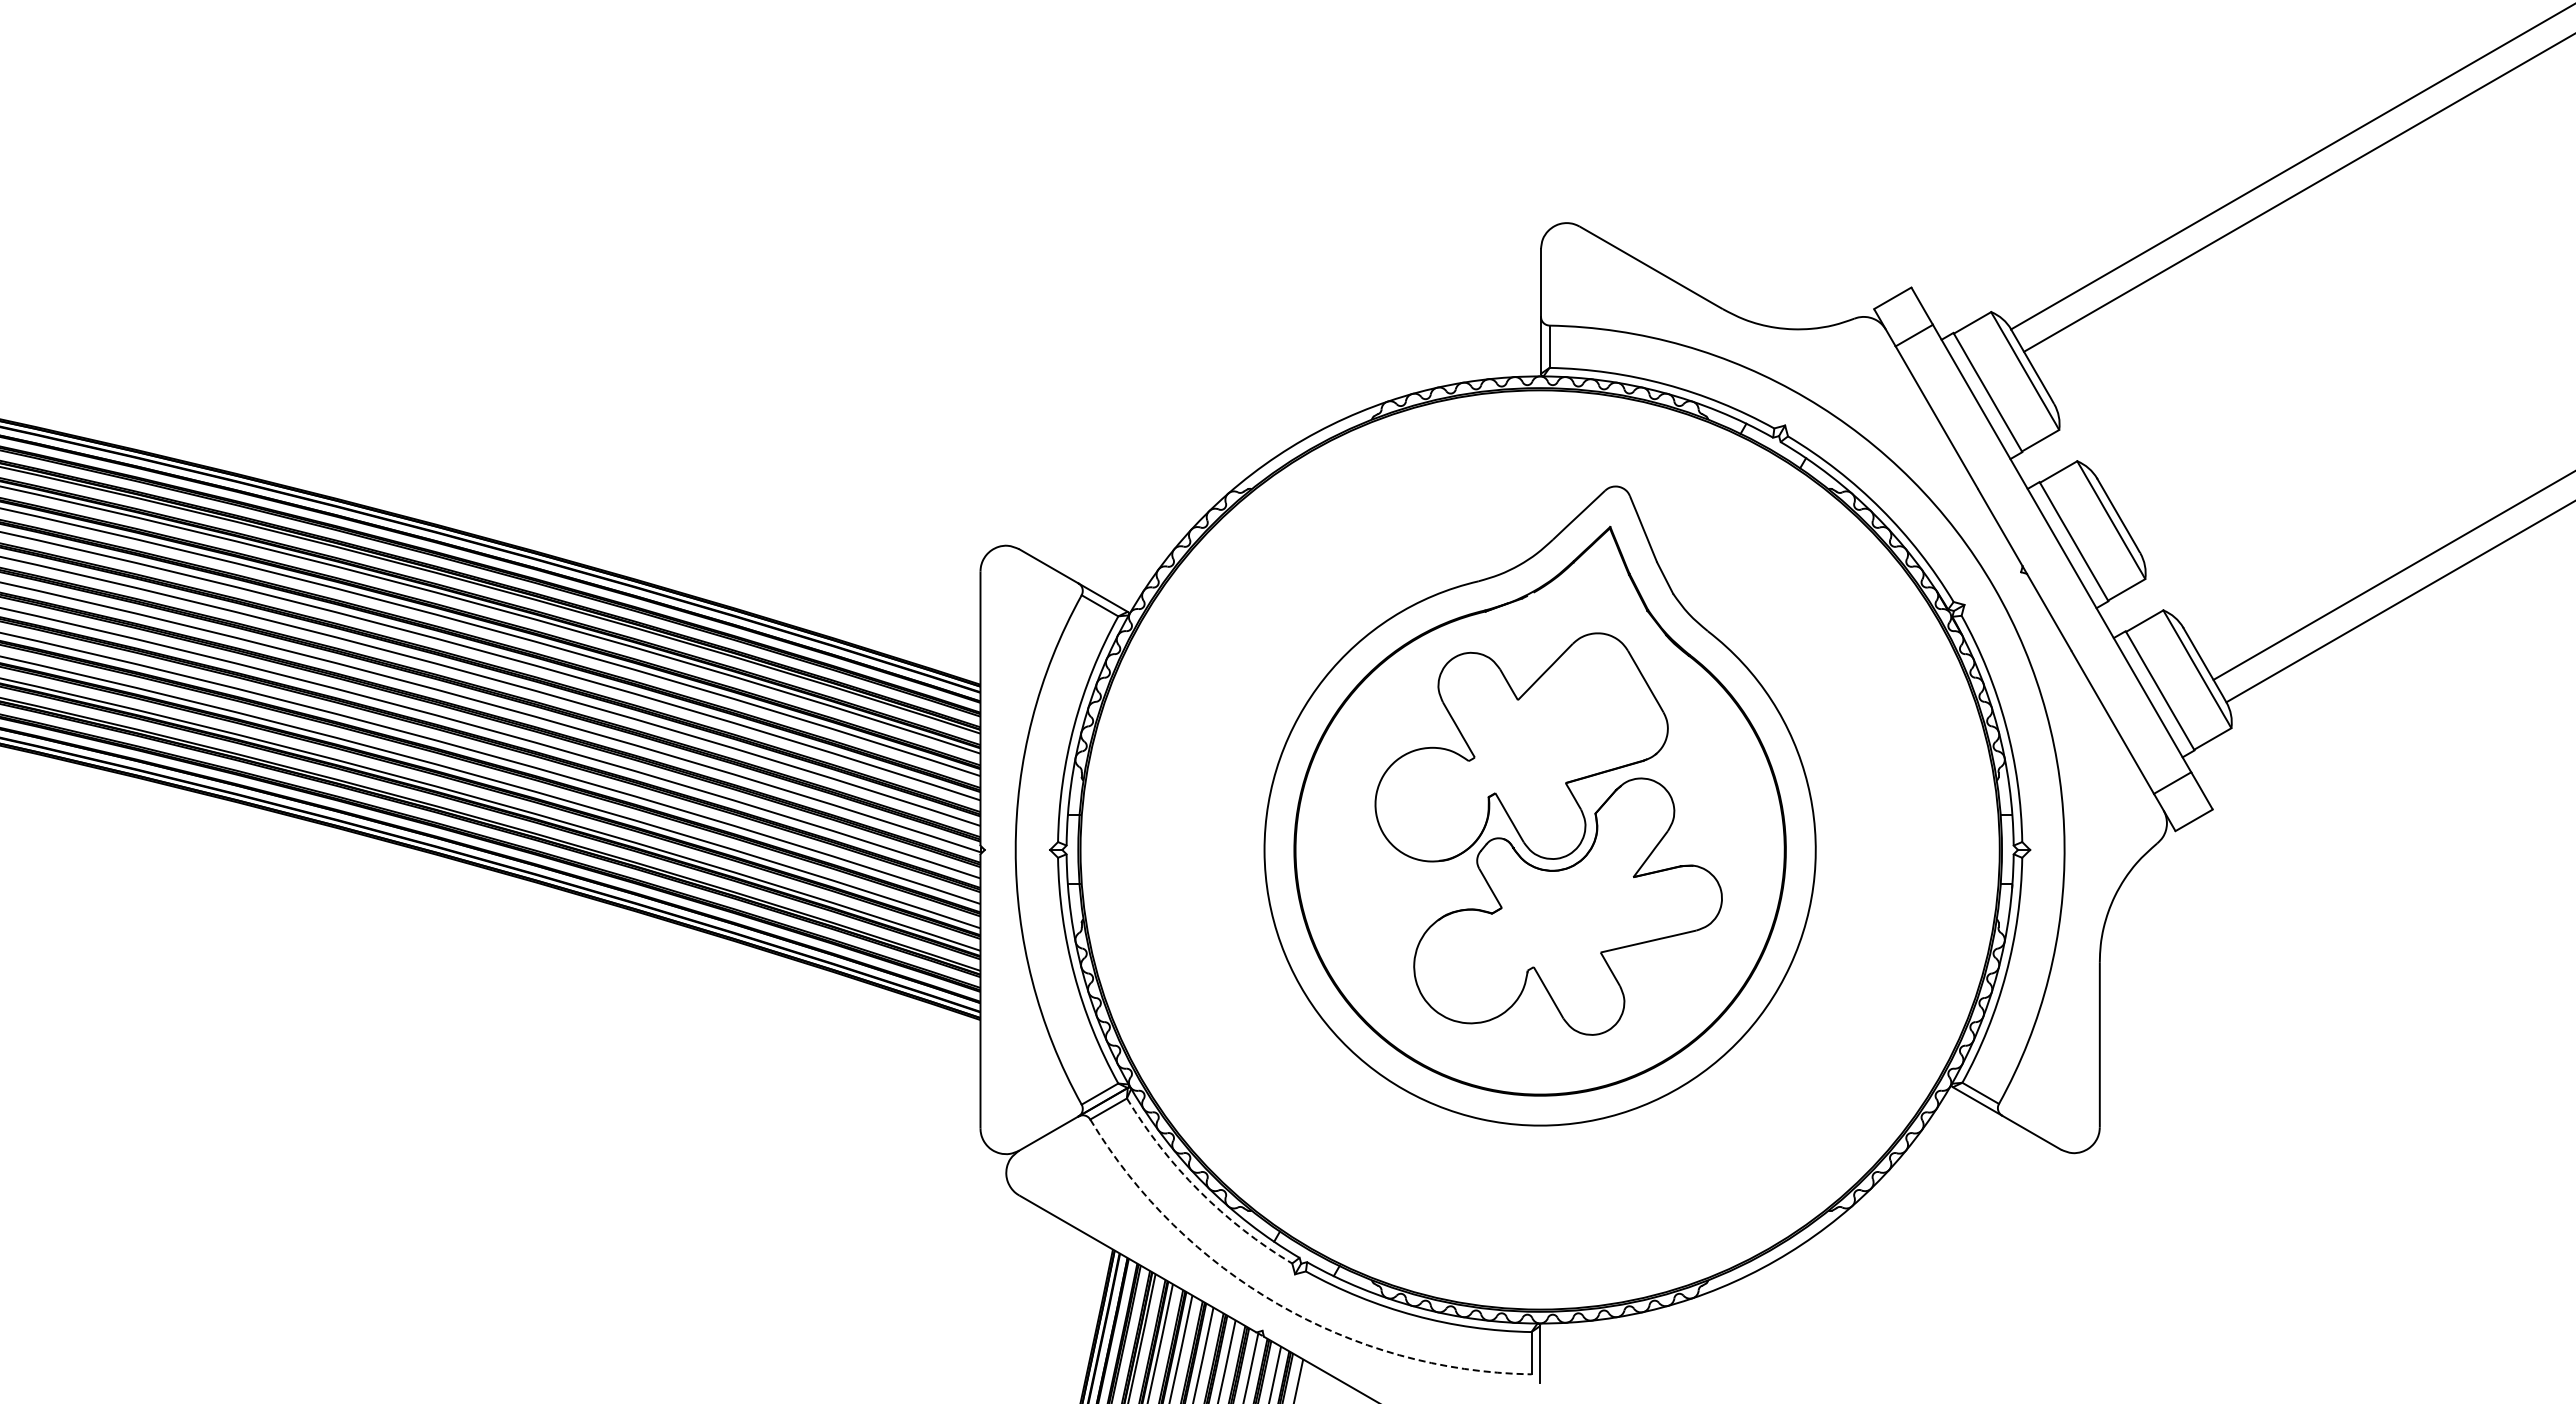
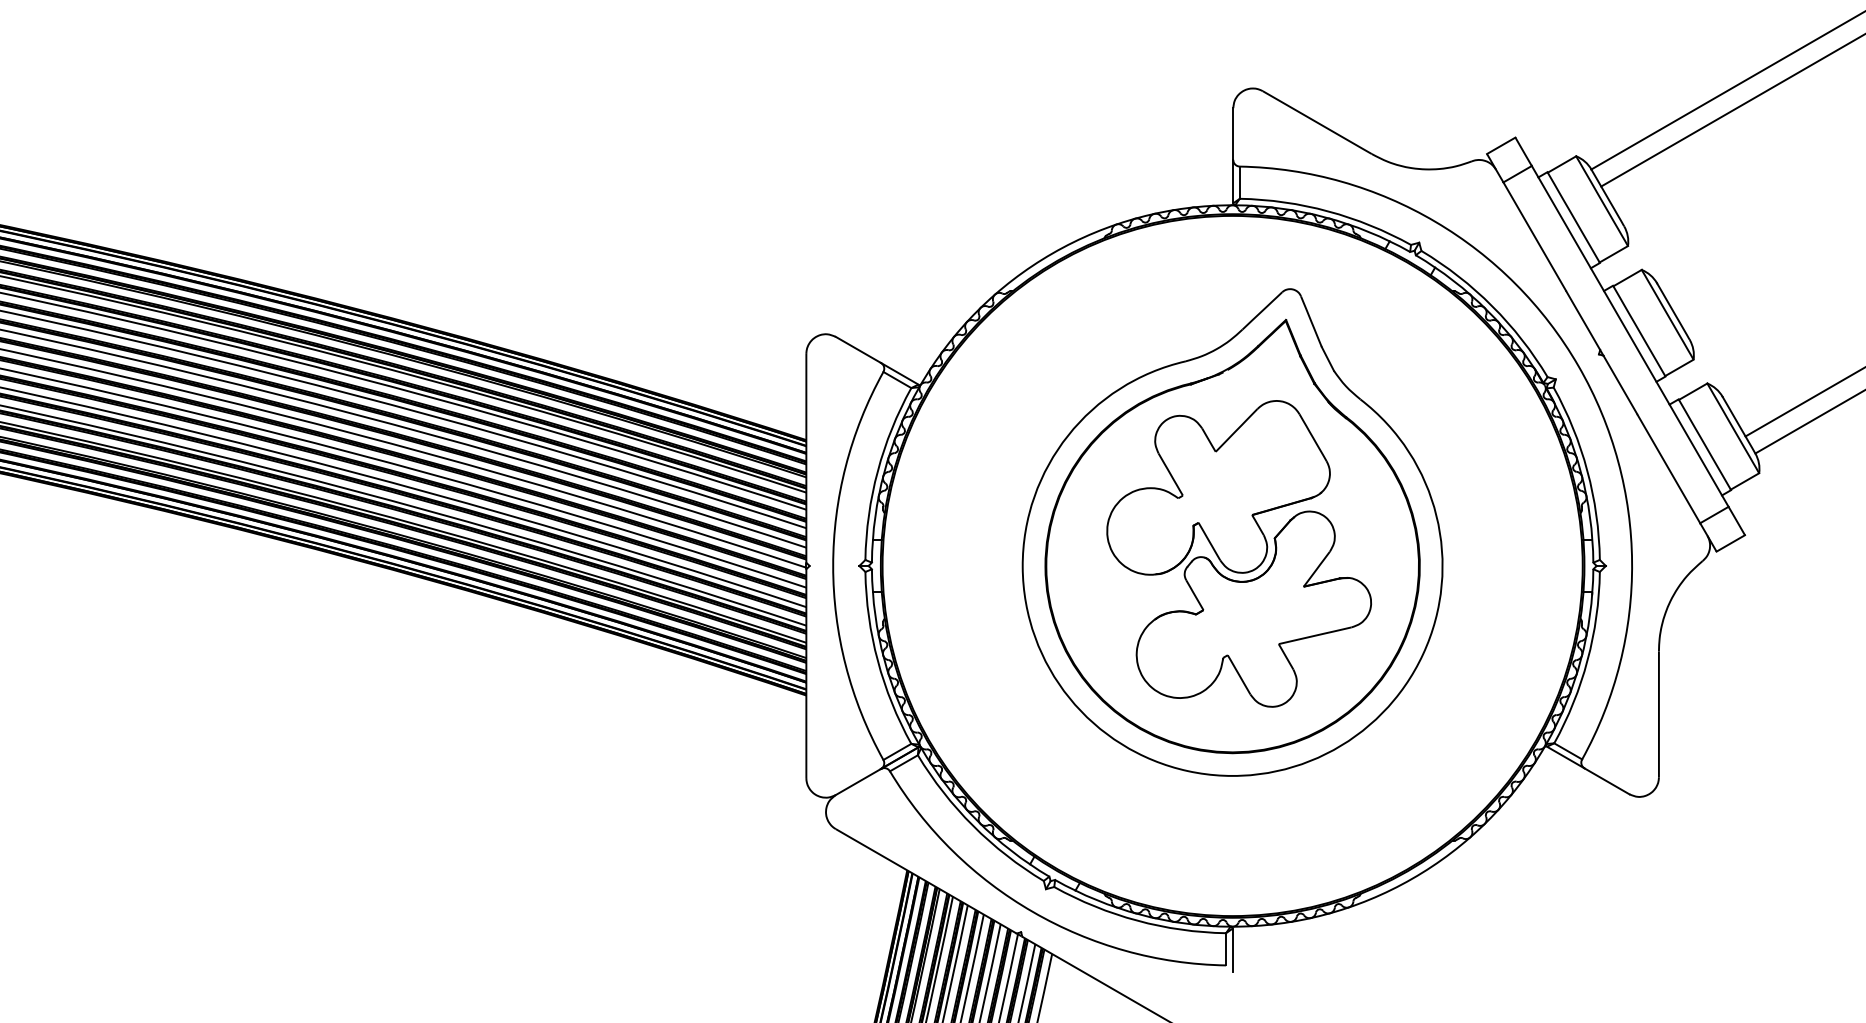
arc: (1199, 1191) -> (973, 826), dashed -> solid
arc: (1277, 1304) -> (1032, 912), dashed -> solid

